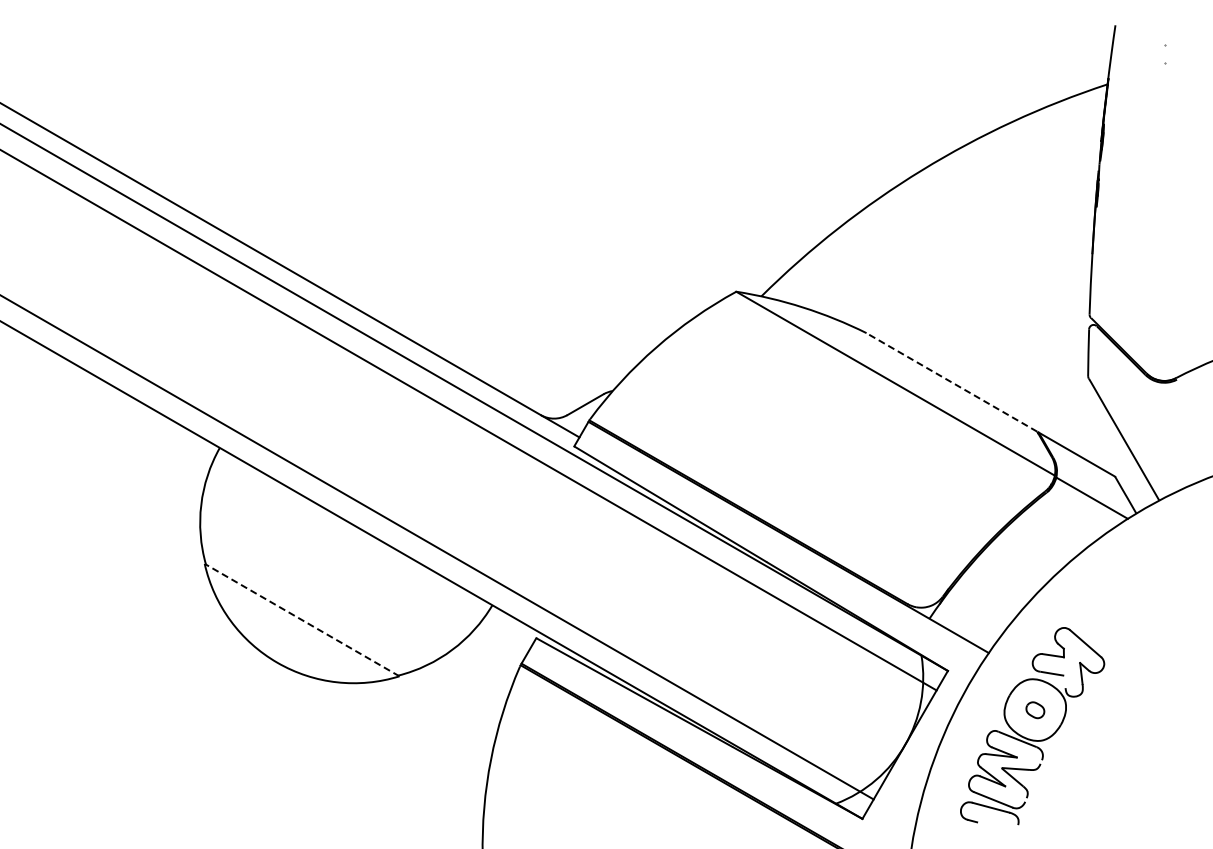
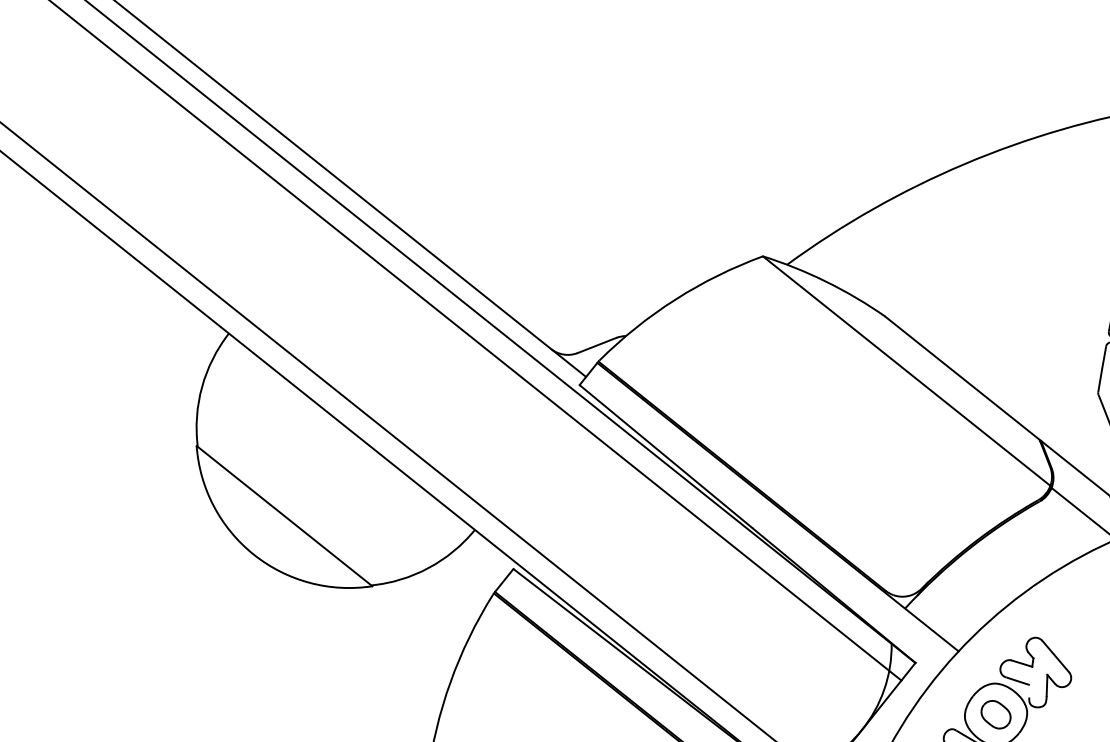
line: (951, 382) -> (962, 378), dashed -> solid
line: (301, 619) -> (284, 515), dashed -> solid
part: (1035, 710) -> (996, 715), size x1.67

